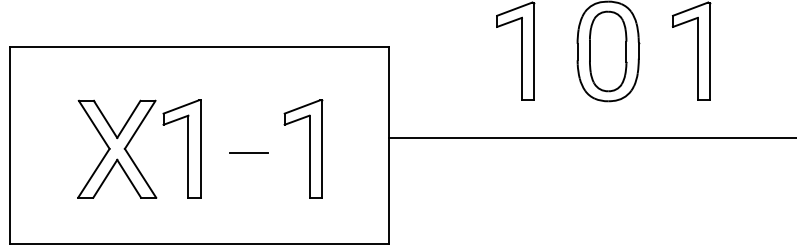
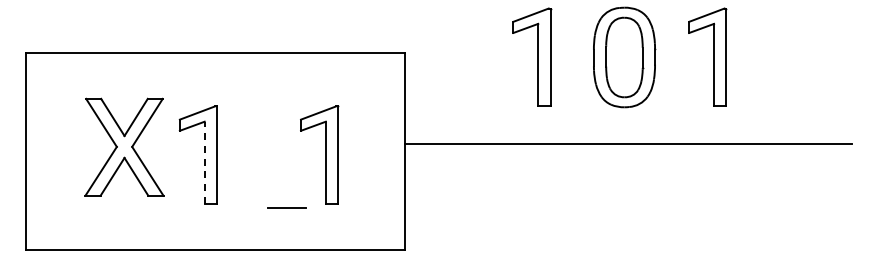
part: (117, 148) -> (124, 146), moved
line: (248, 152) -> (286, 207), moved
line: (188, 156) -> (204, 162), solid -> dashed

